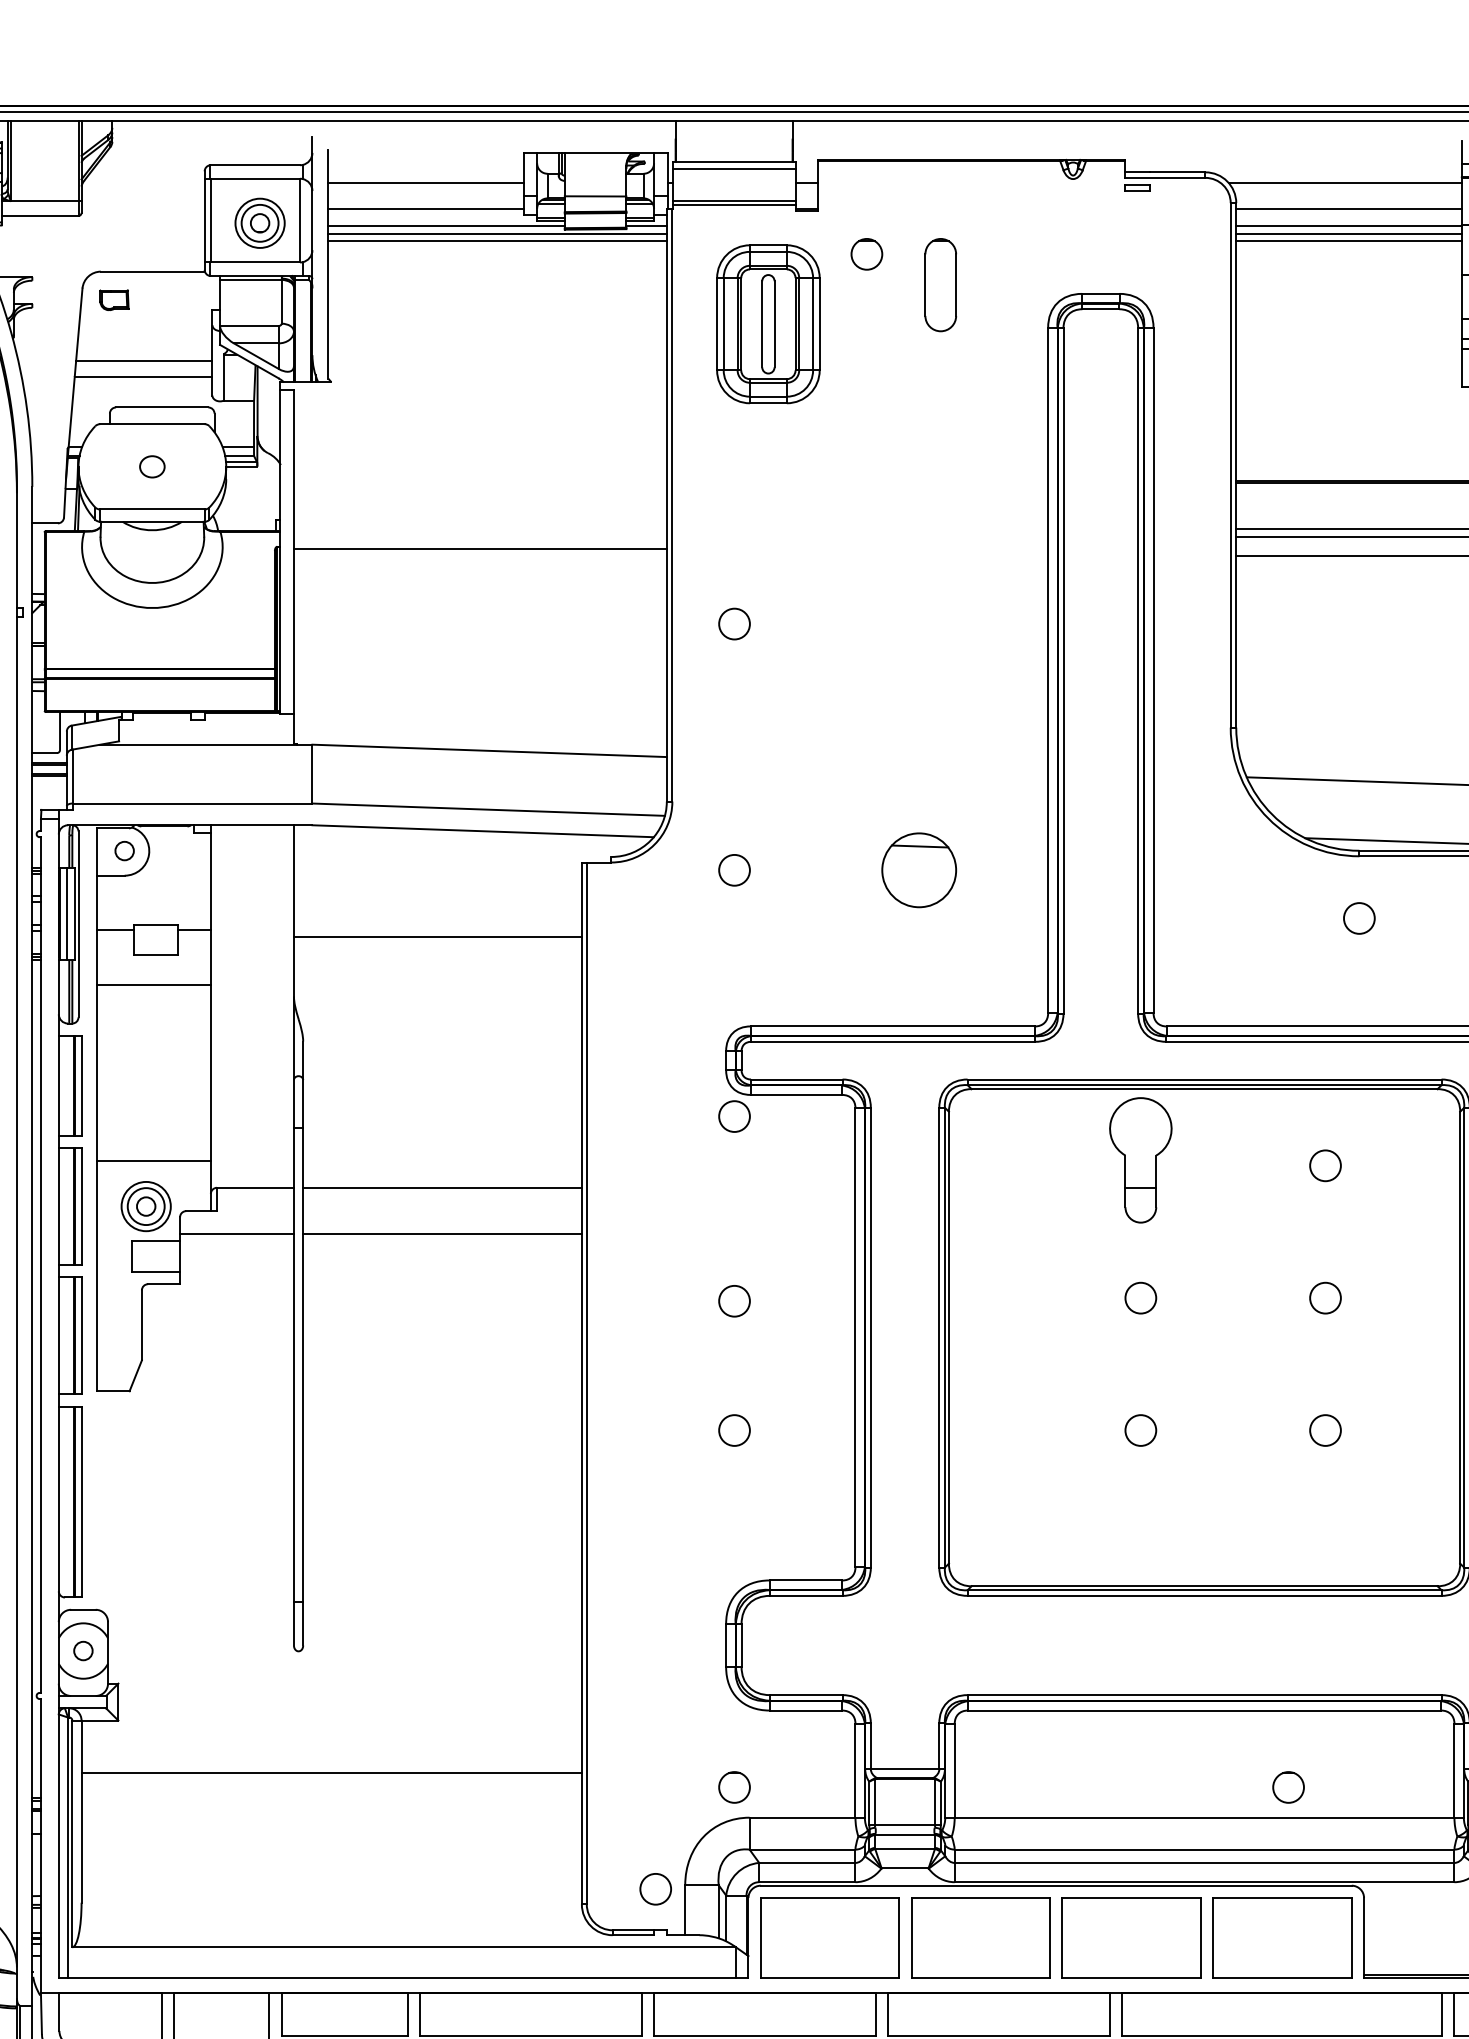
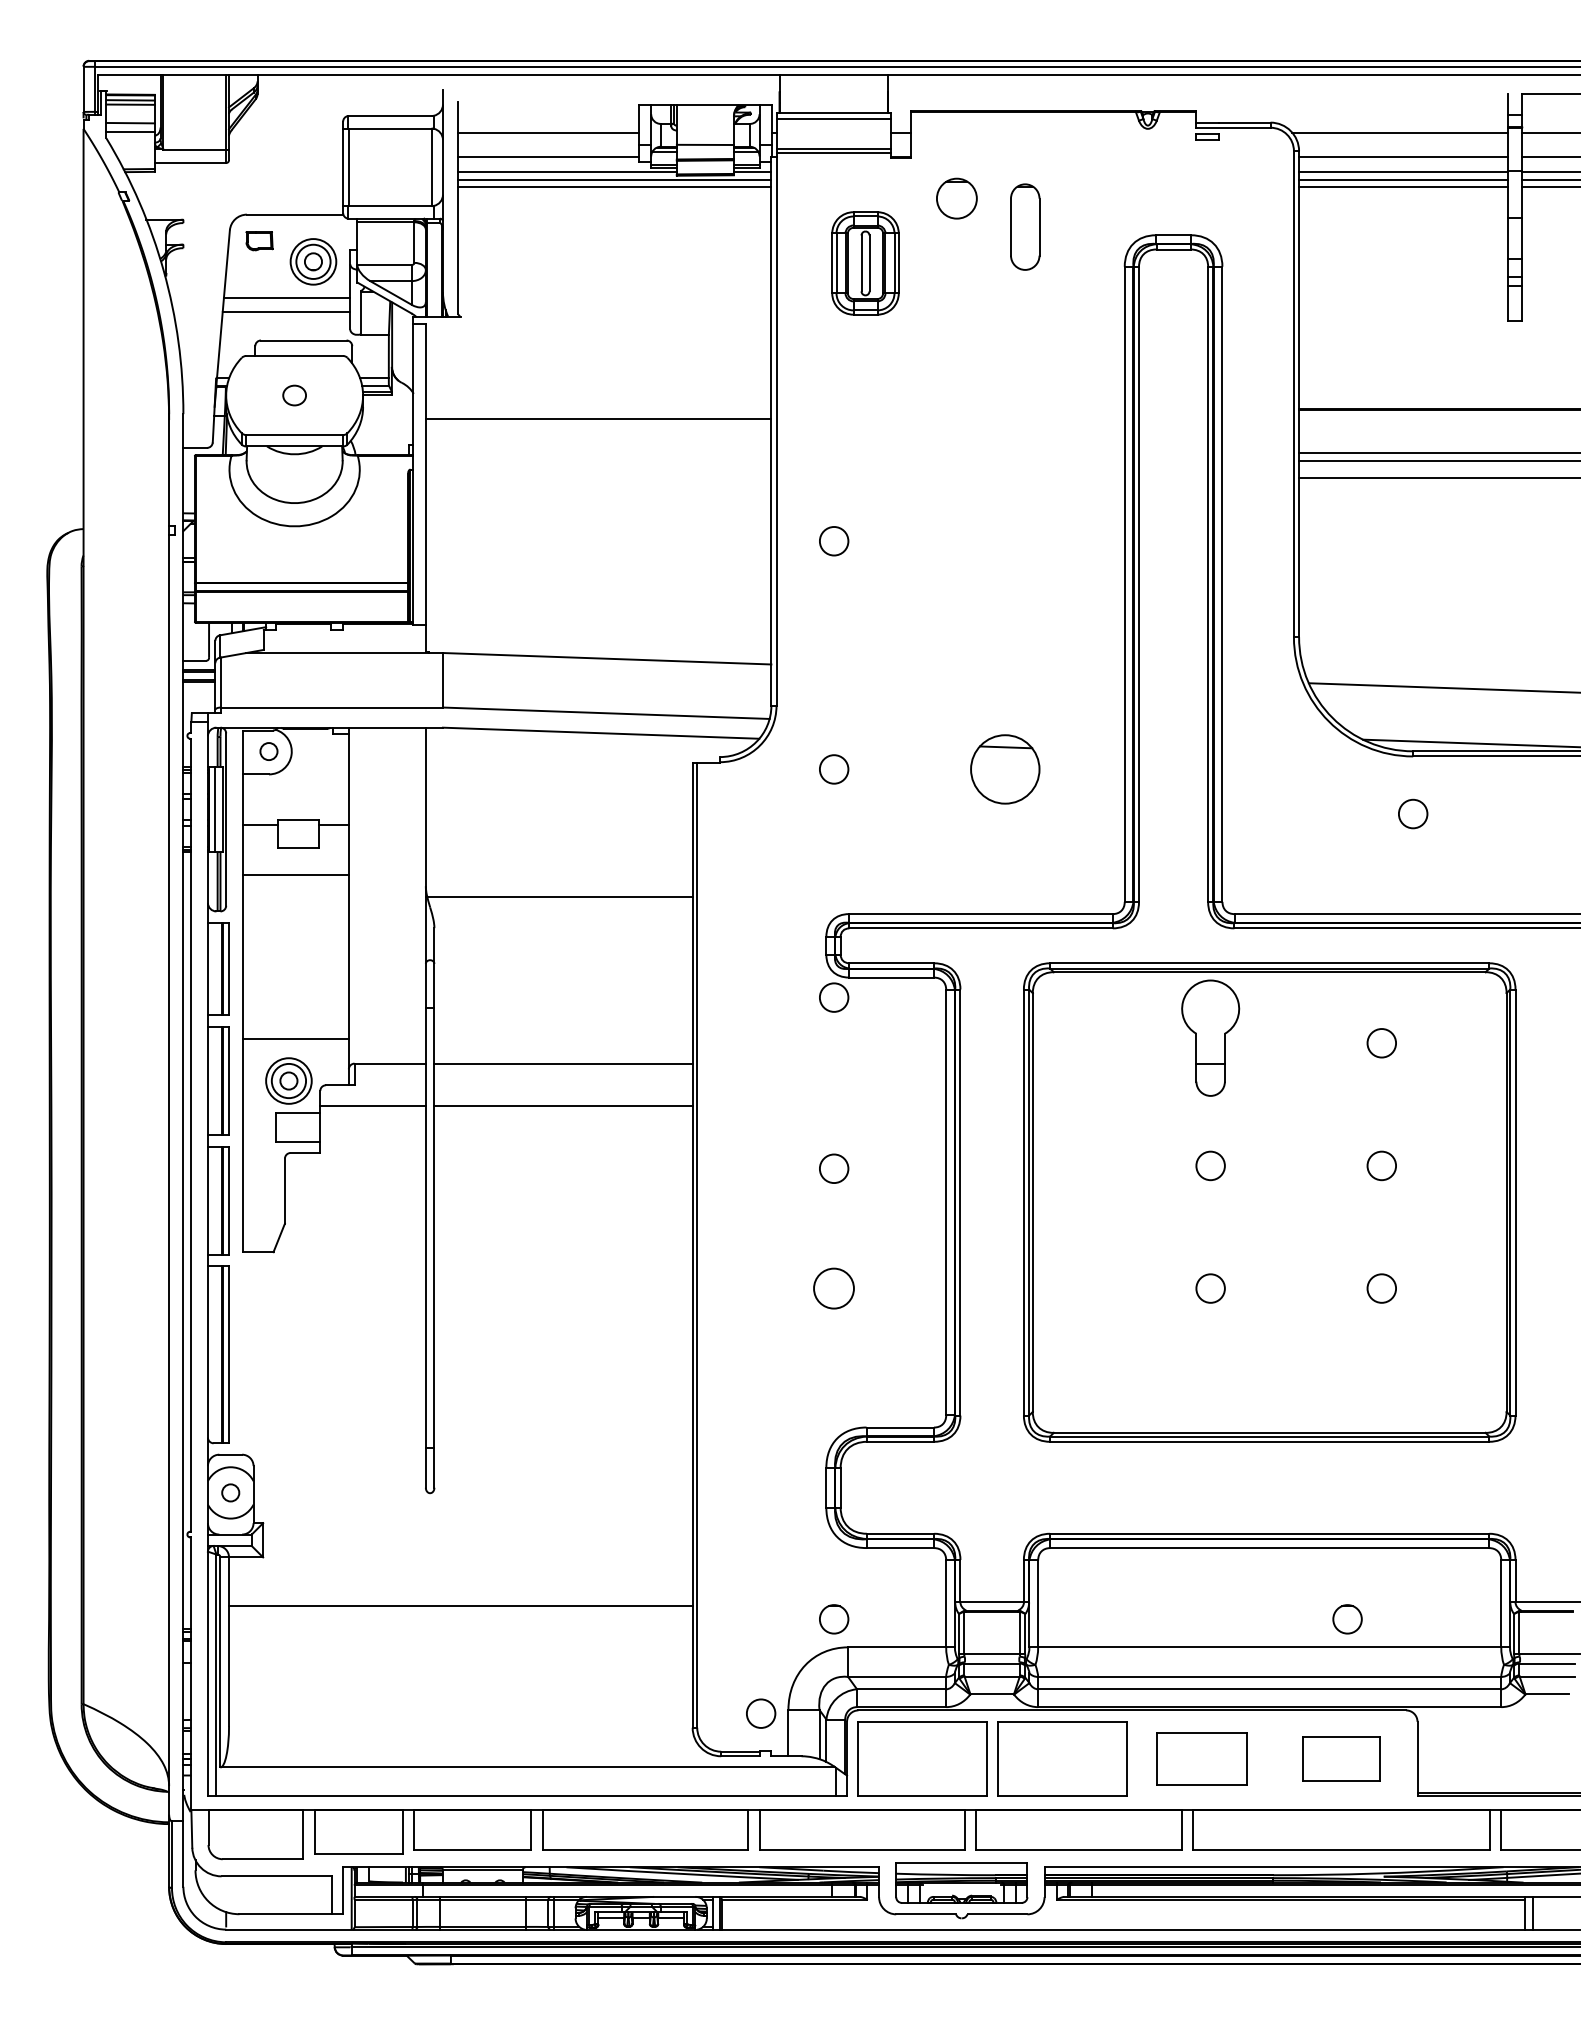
part: (260, 222) -> (313, 261), moved
part: (866, 254) -> (956, 198), size x1.4
part: (768, 324) -> (865, 263), size x0.7
line: (480, 549) -> (598, 419), moved
line: (437, 936) -> (558, 896), moved
circle: (734, 1430) -> (834, 1288), size x1.4
part: (1130, 1937) -> (1201, 1758), size x0.7
part: (1282, 1937) -> (1341, 1758), size x0.6

